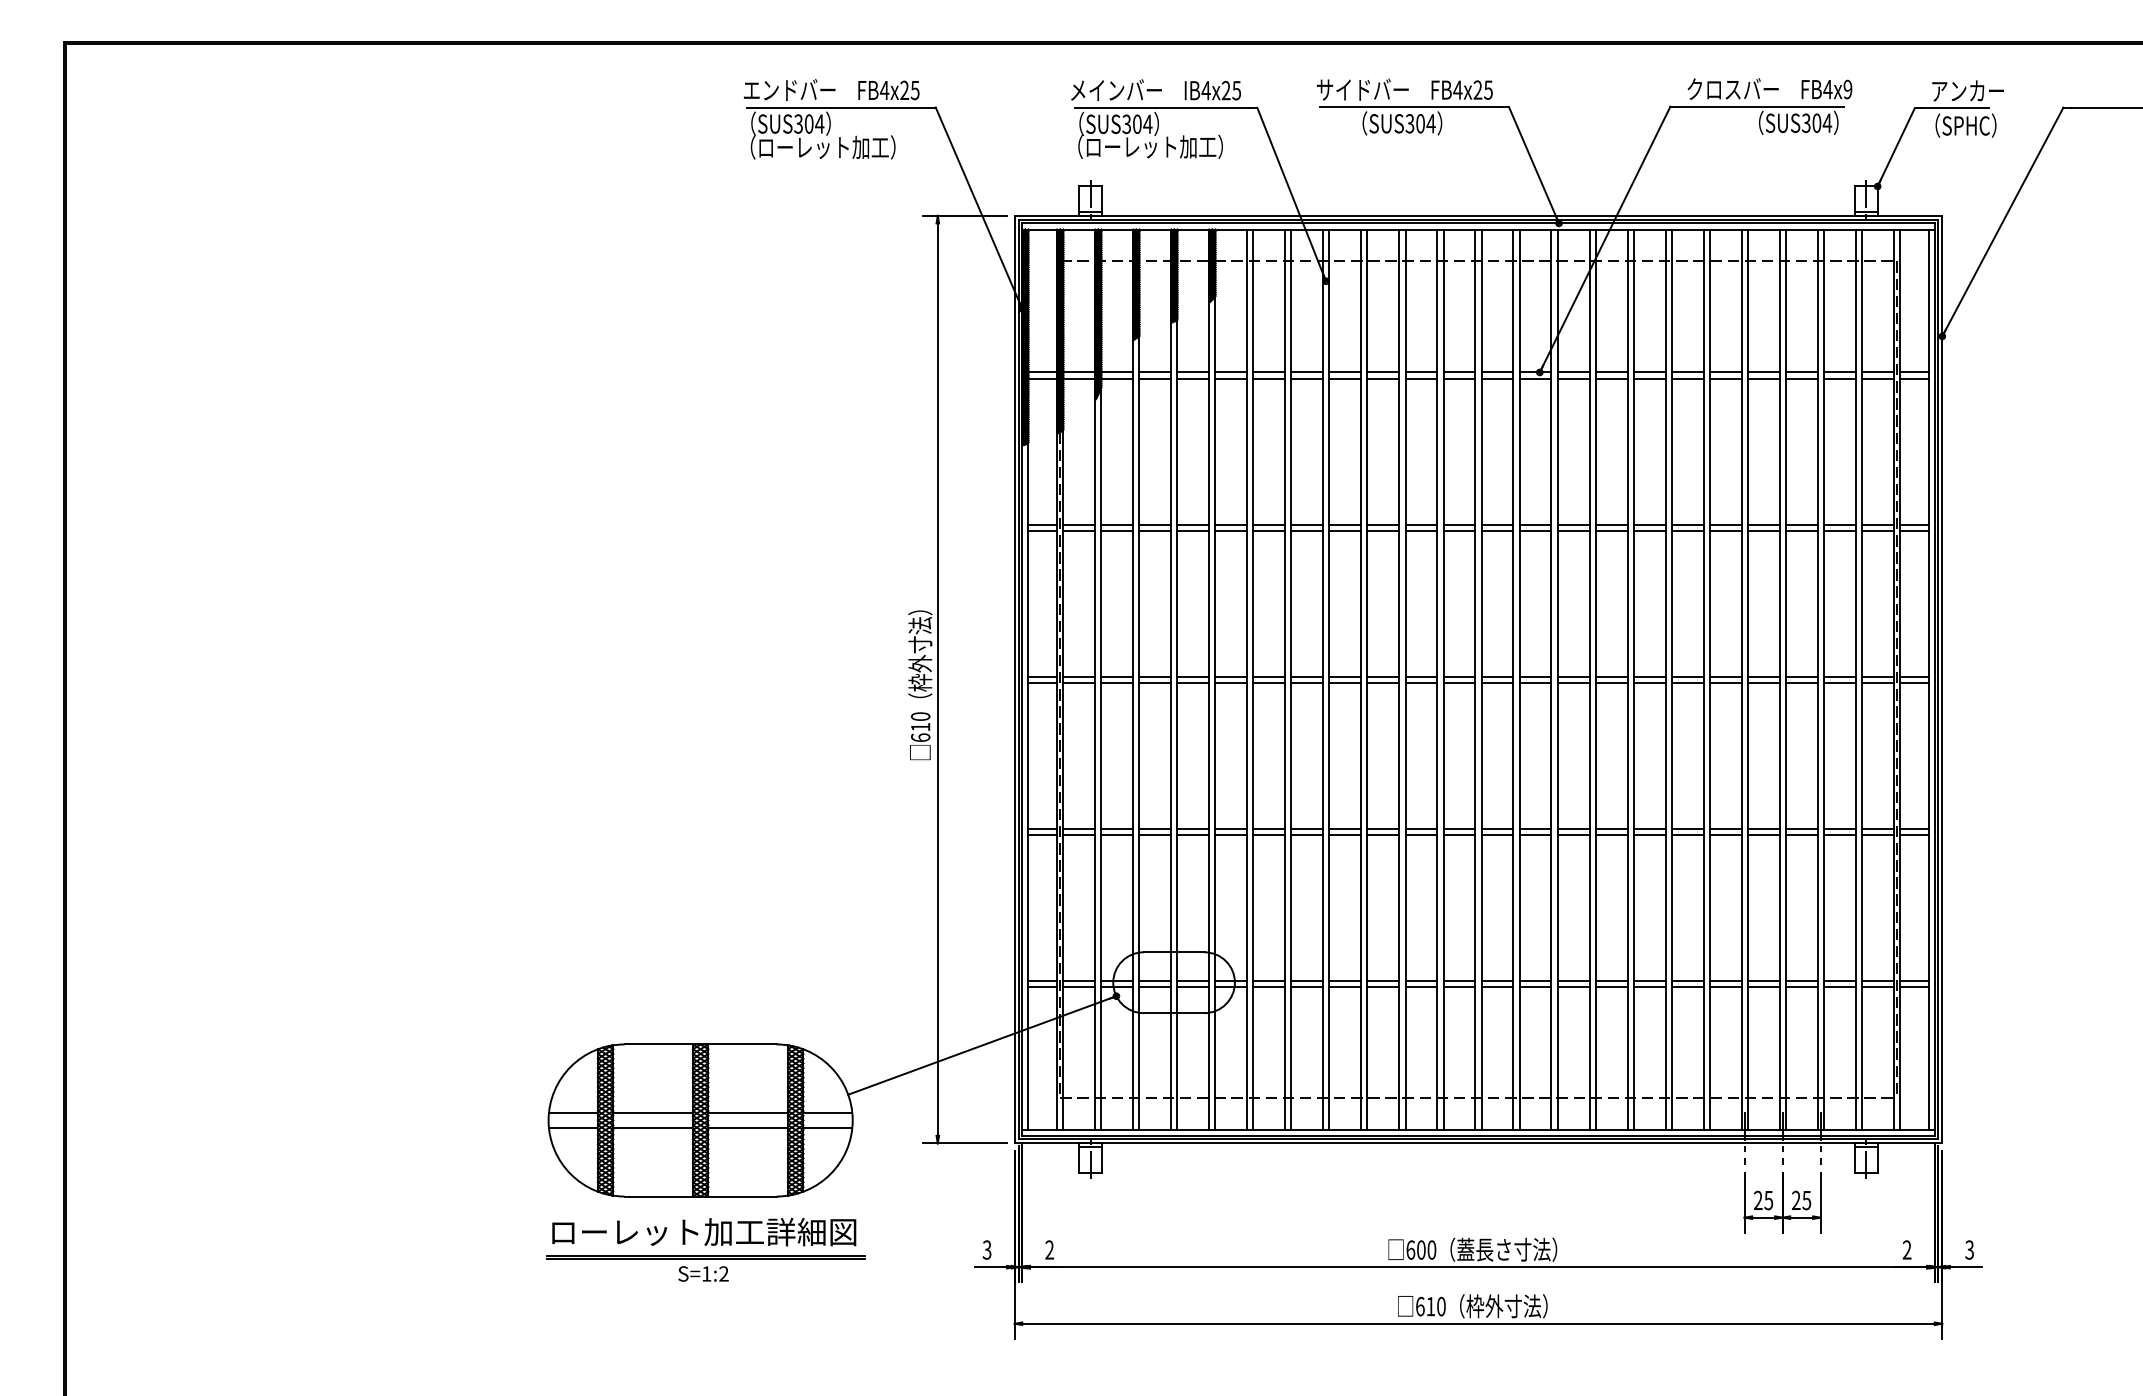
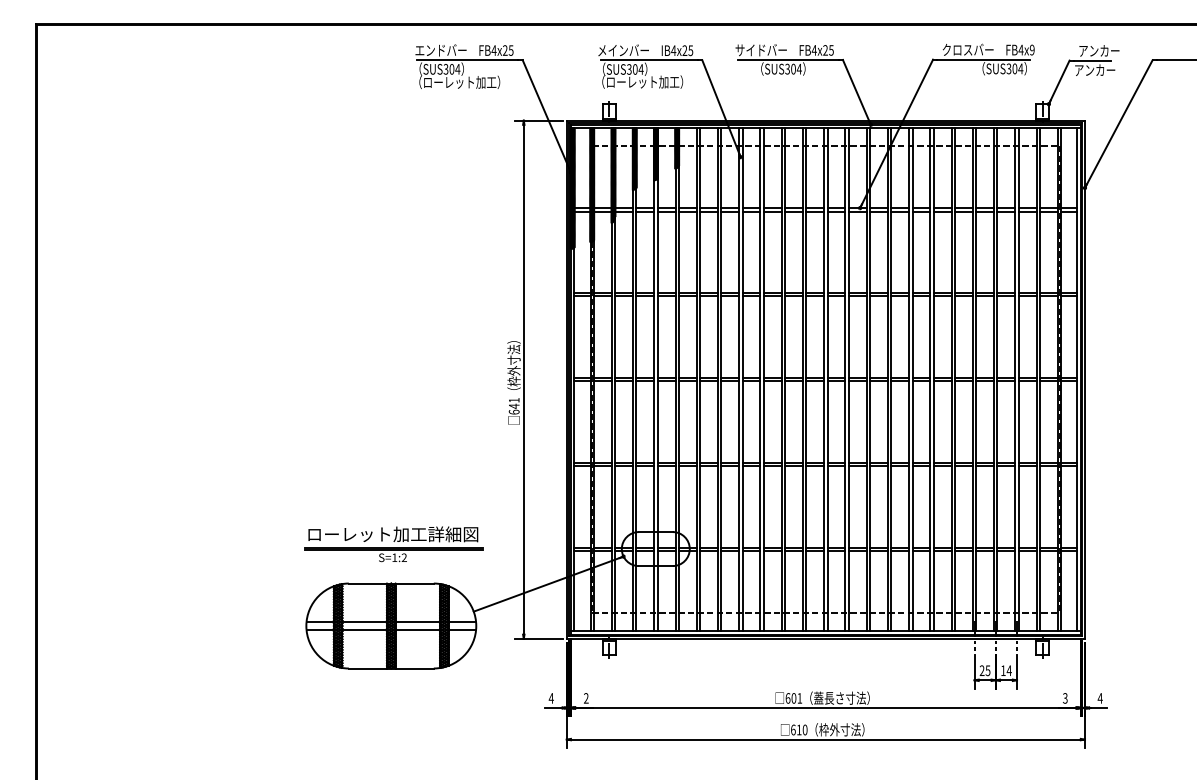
text: (1961, 124) -> (1095, 69), （SPHC） -> アンカー
text: (919, 722) -> (513, 403), 610 -> 641
text: (1801, 1200) -> (1006, 670), 25 -> 14
part: (704, 1250) -> (393, 544), moved
text: (985, 1250) -> (550, 698), 3 -> 4
text: (1431, 1250) -> (799, 698), 600 -> 601
text: (1907, 1250) -> (1065, 698), 2 -> 3
text: (1968, 1250) -> (1099, 698), 3 -> 4

